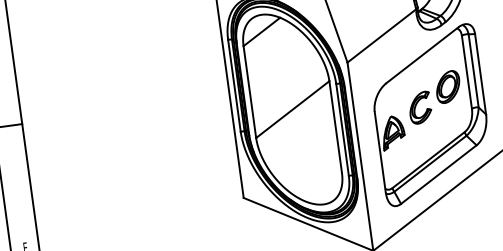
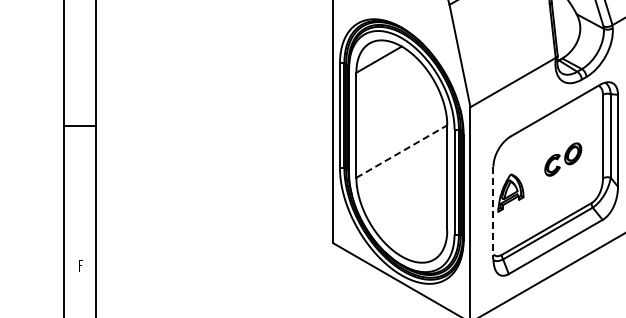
part: (435, 97) -> (563, 159), size x0.6
line: (293, 109) -> (402, 151), solid -> dashed
line: (380, 151) -> (493, 212), solid -> dashed

